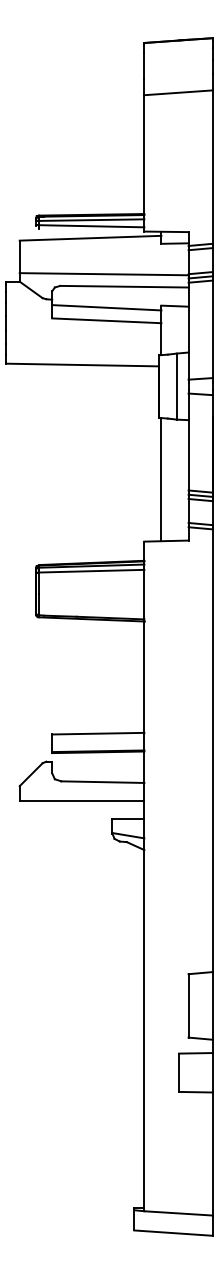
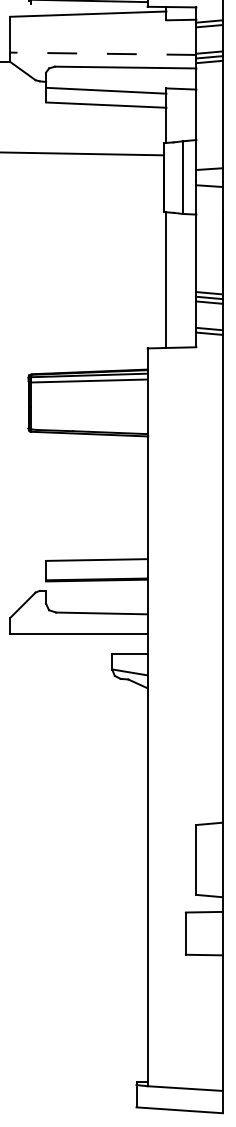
line: (103, 274) -> (102, 54), solid -> dashed

